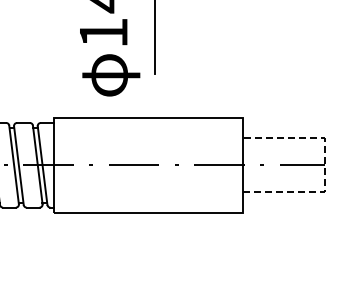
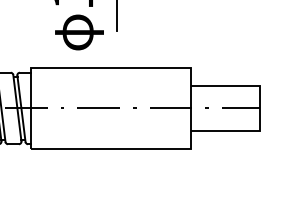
line: (324, 164) -> (259, 107), dashed -> solid

